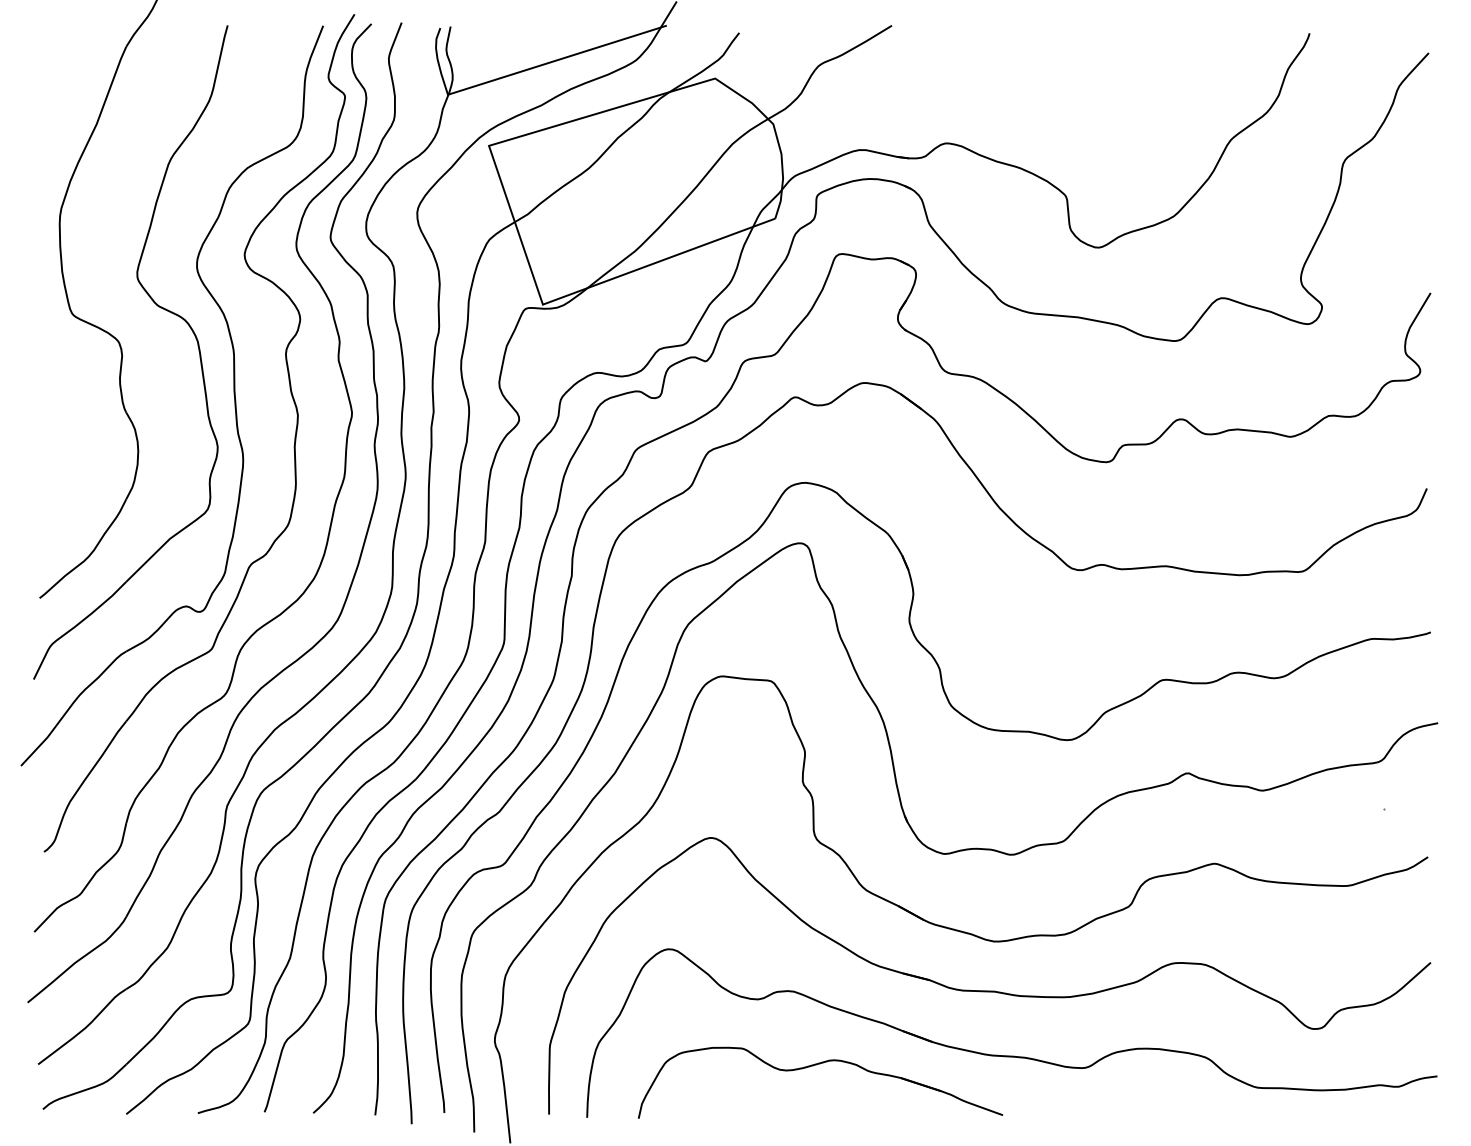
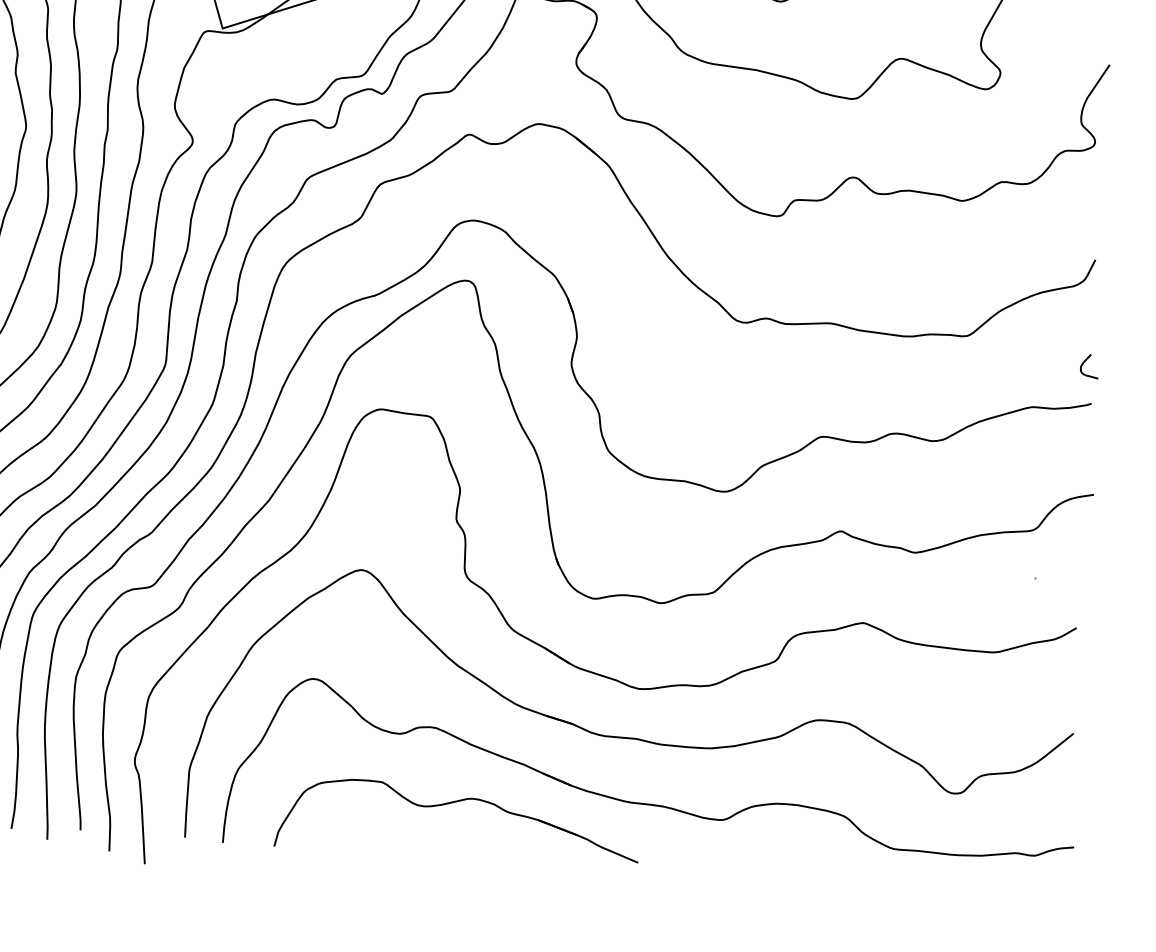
curve: (1421, 592) -> (1084, 363), added

